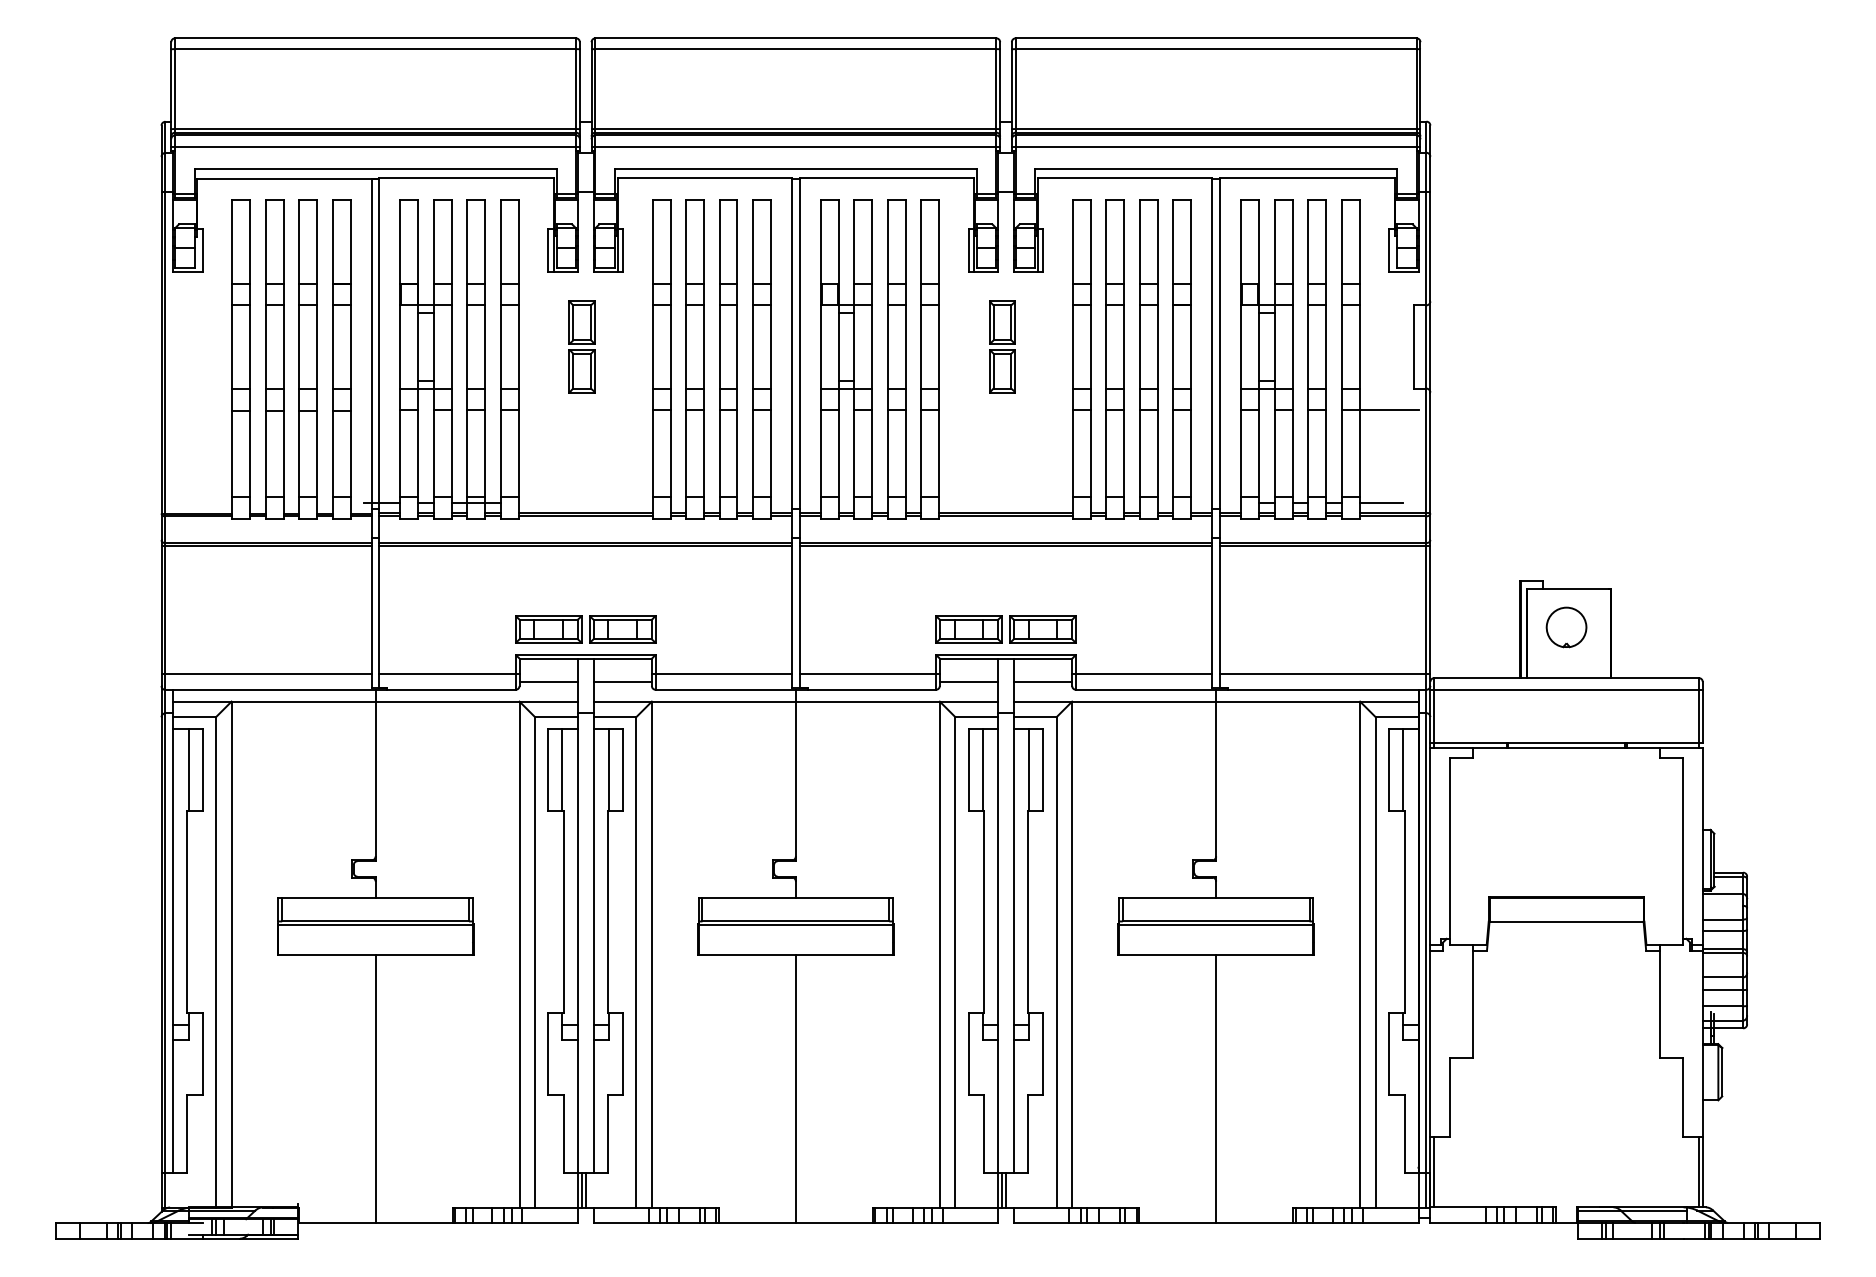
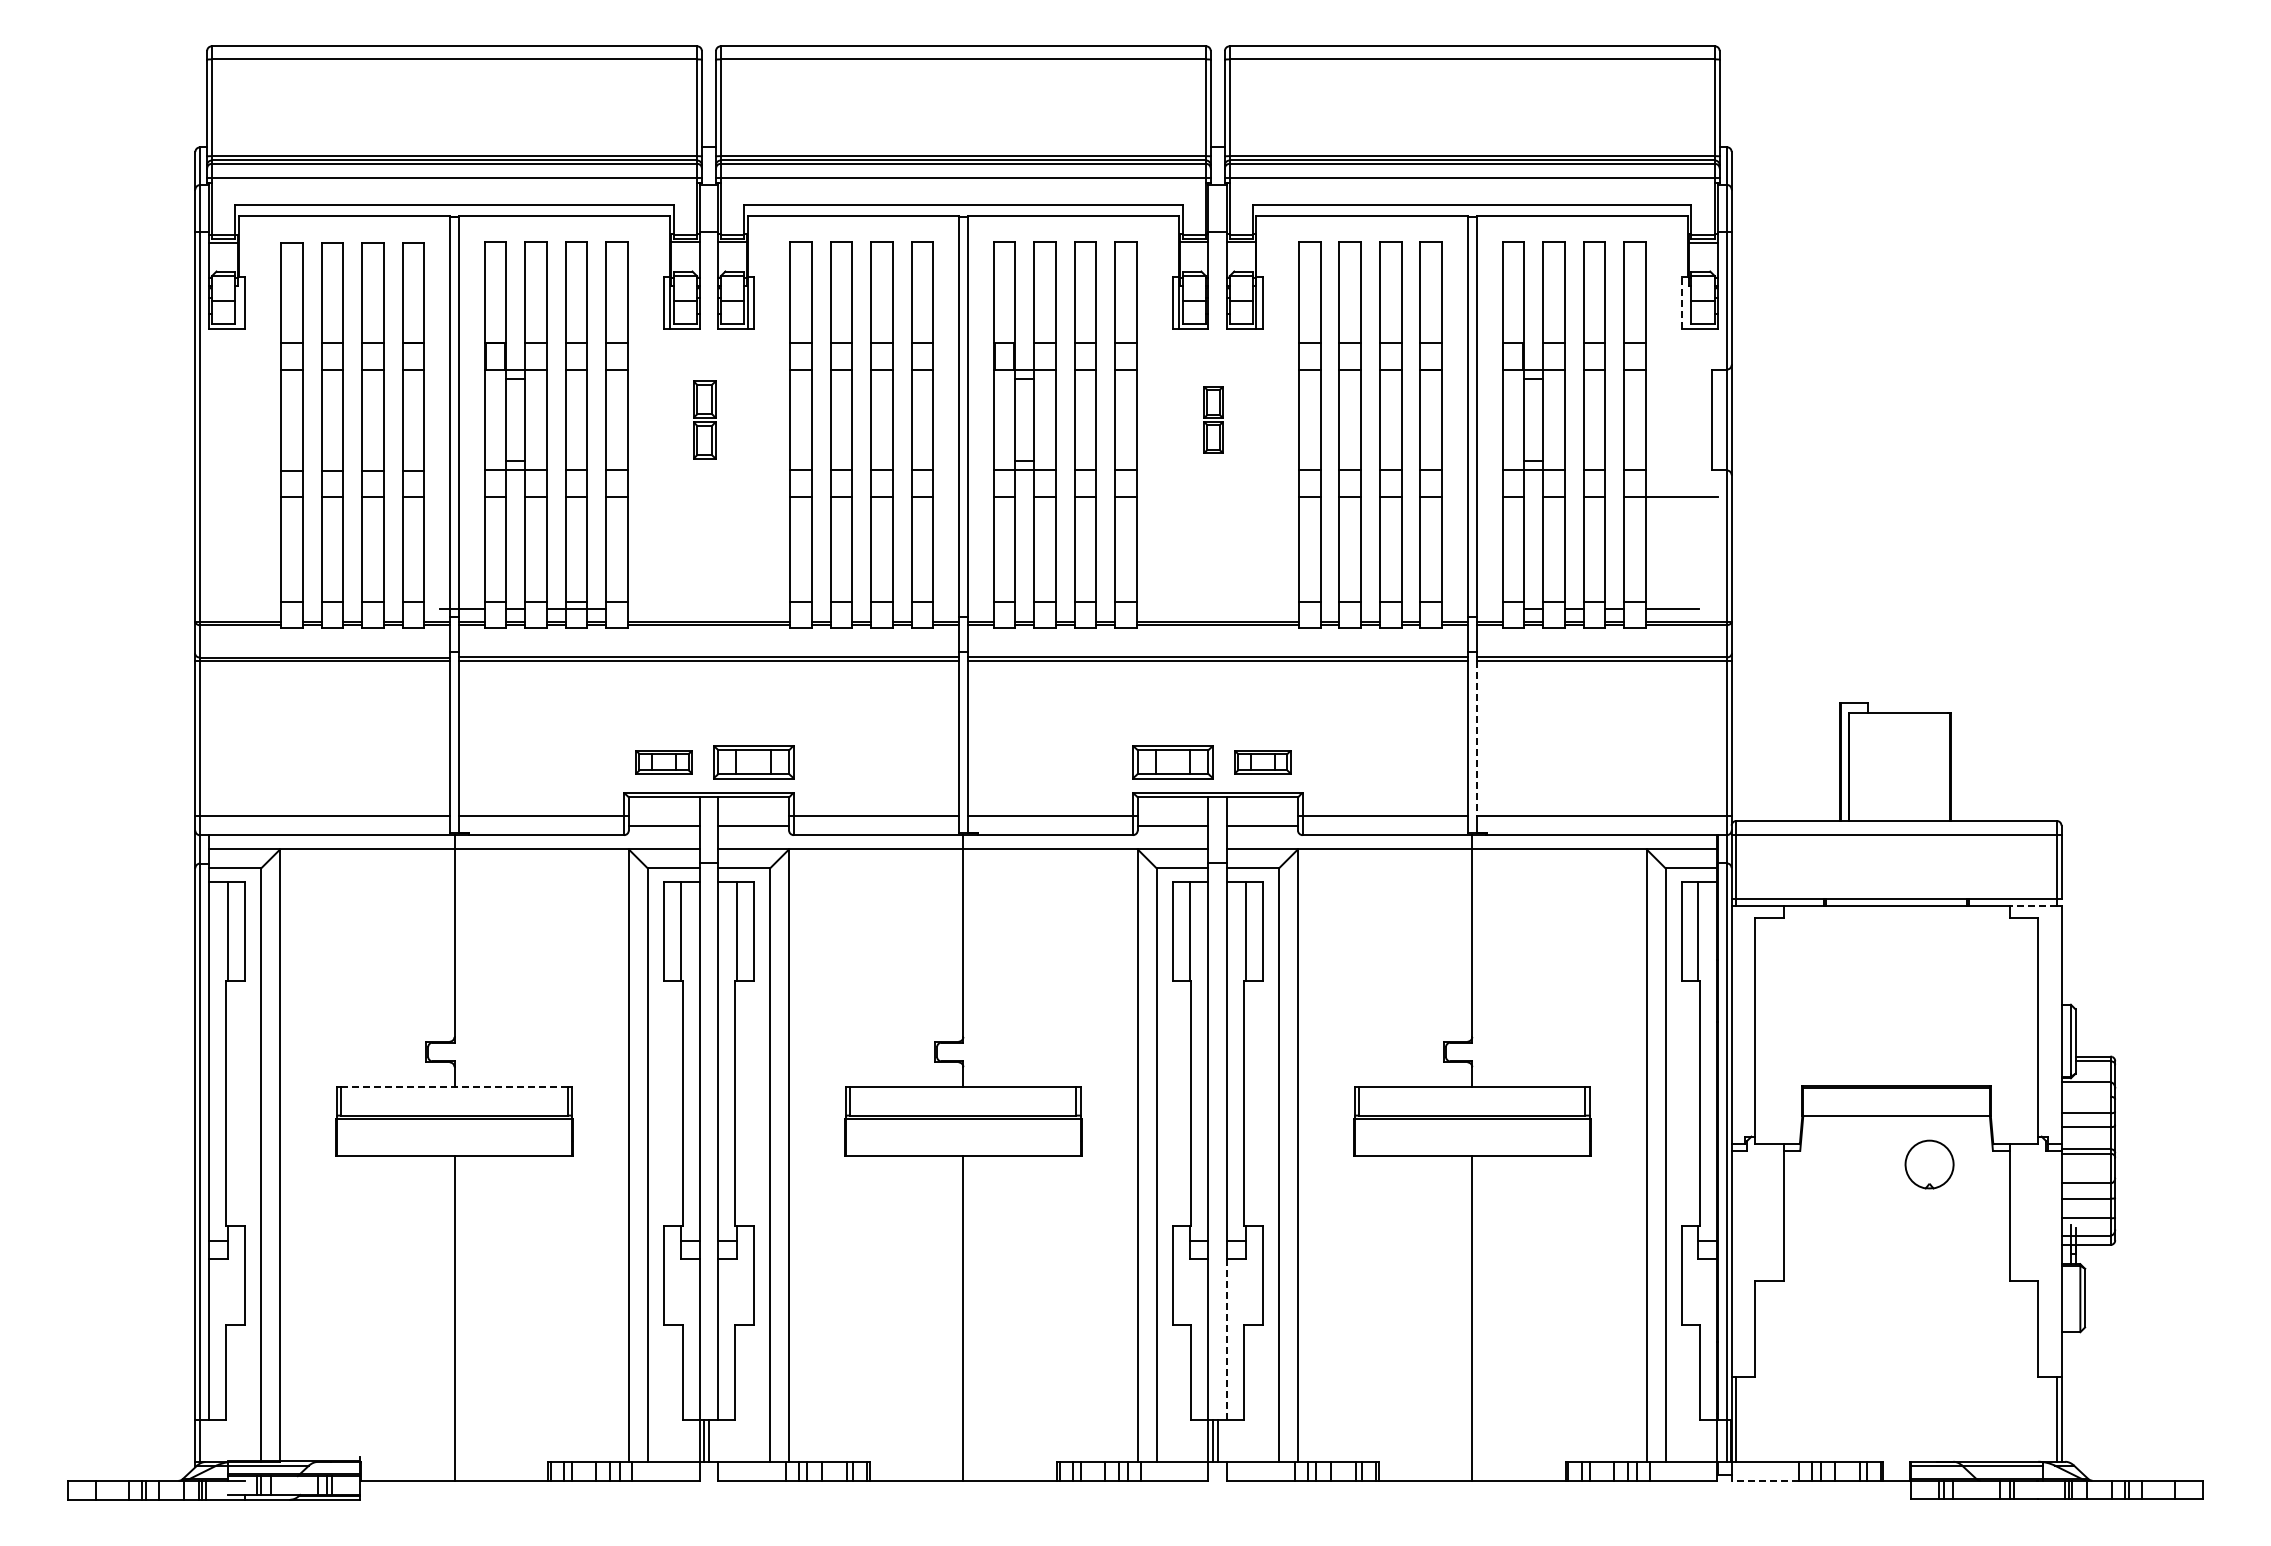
line: (1388, 250) -> (1681, 303), solid -> dashed
part: (582, 346) -> (704, 419), size x0.7
part: (1002, 346) -> (1213, 419), size x0.6
line: (1220, 610) -> (1477, 738), solid -> dashed
part: (1566, 627) -> (1929, 1164), moved
part: (548, 629) -> (663, 762), size x0.7
part: (1042, 629) -> (1262, 762), size x0.7
line: (1679, 747) -> (2033, 905), solid -> dashed
line: (375, 898) -> (454, 1087), solid -> dashed
line: (1013, 1105) -> (1227, 1338), solid -> dashed
line: (1458, 1222) -> (1765, 1480), solid -> dashed

